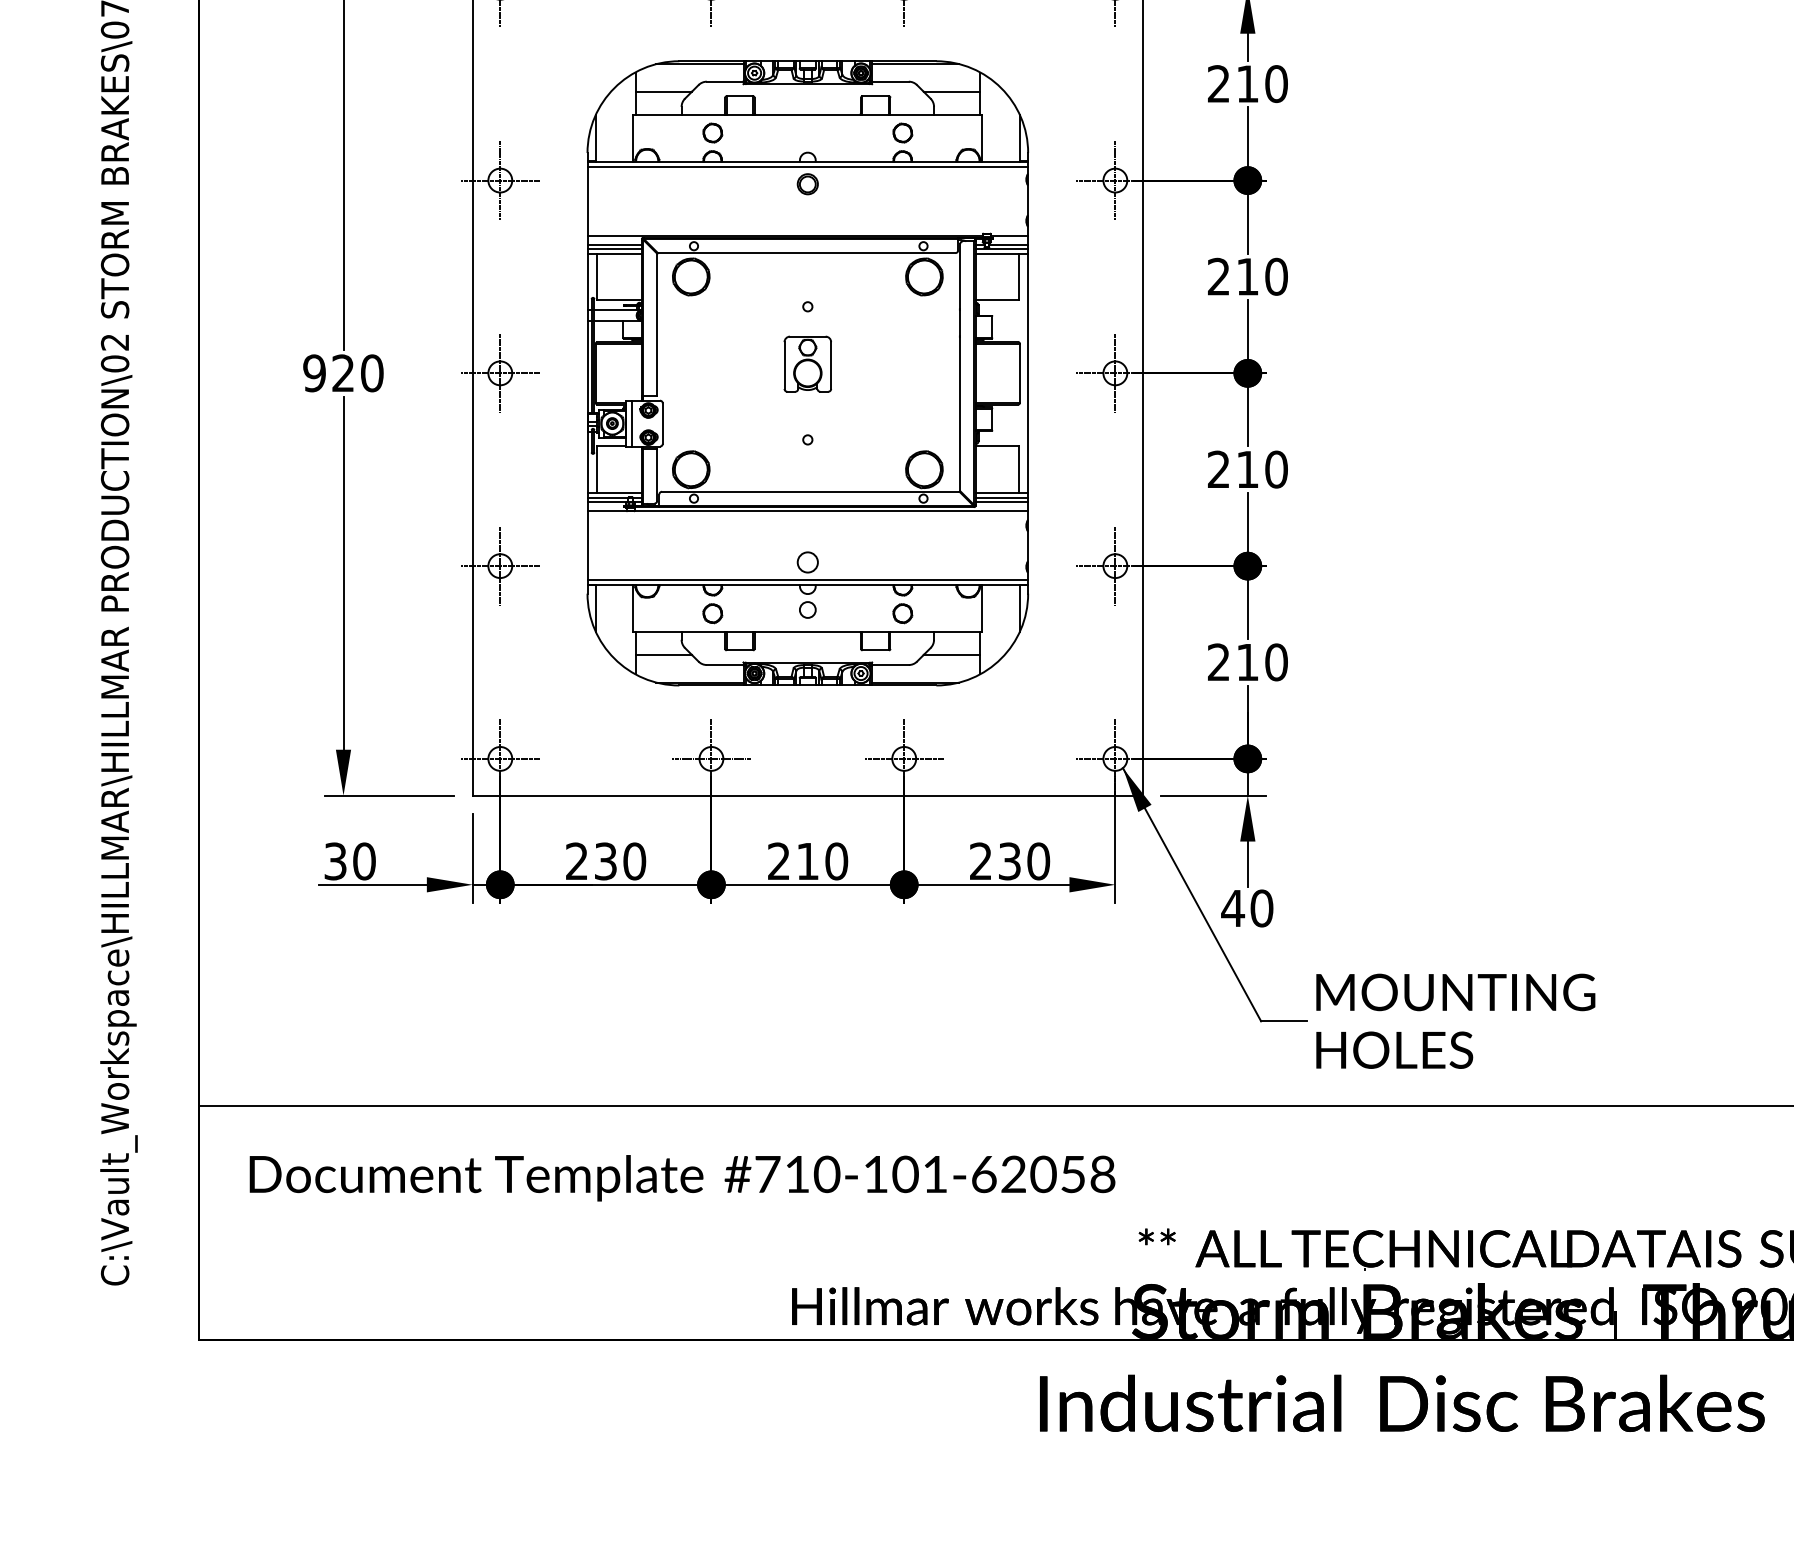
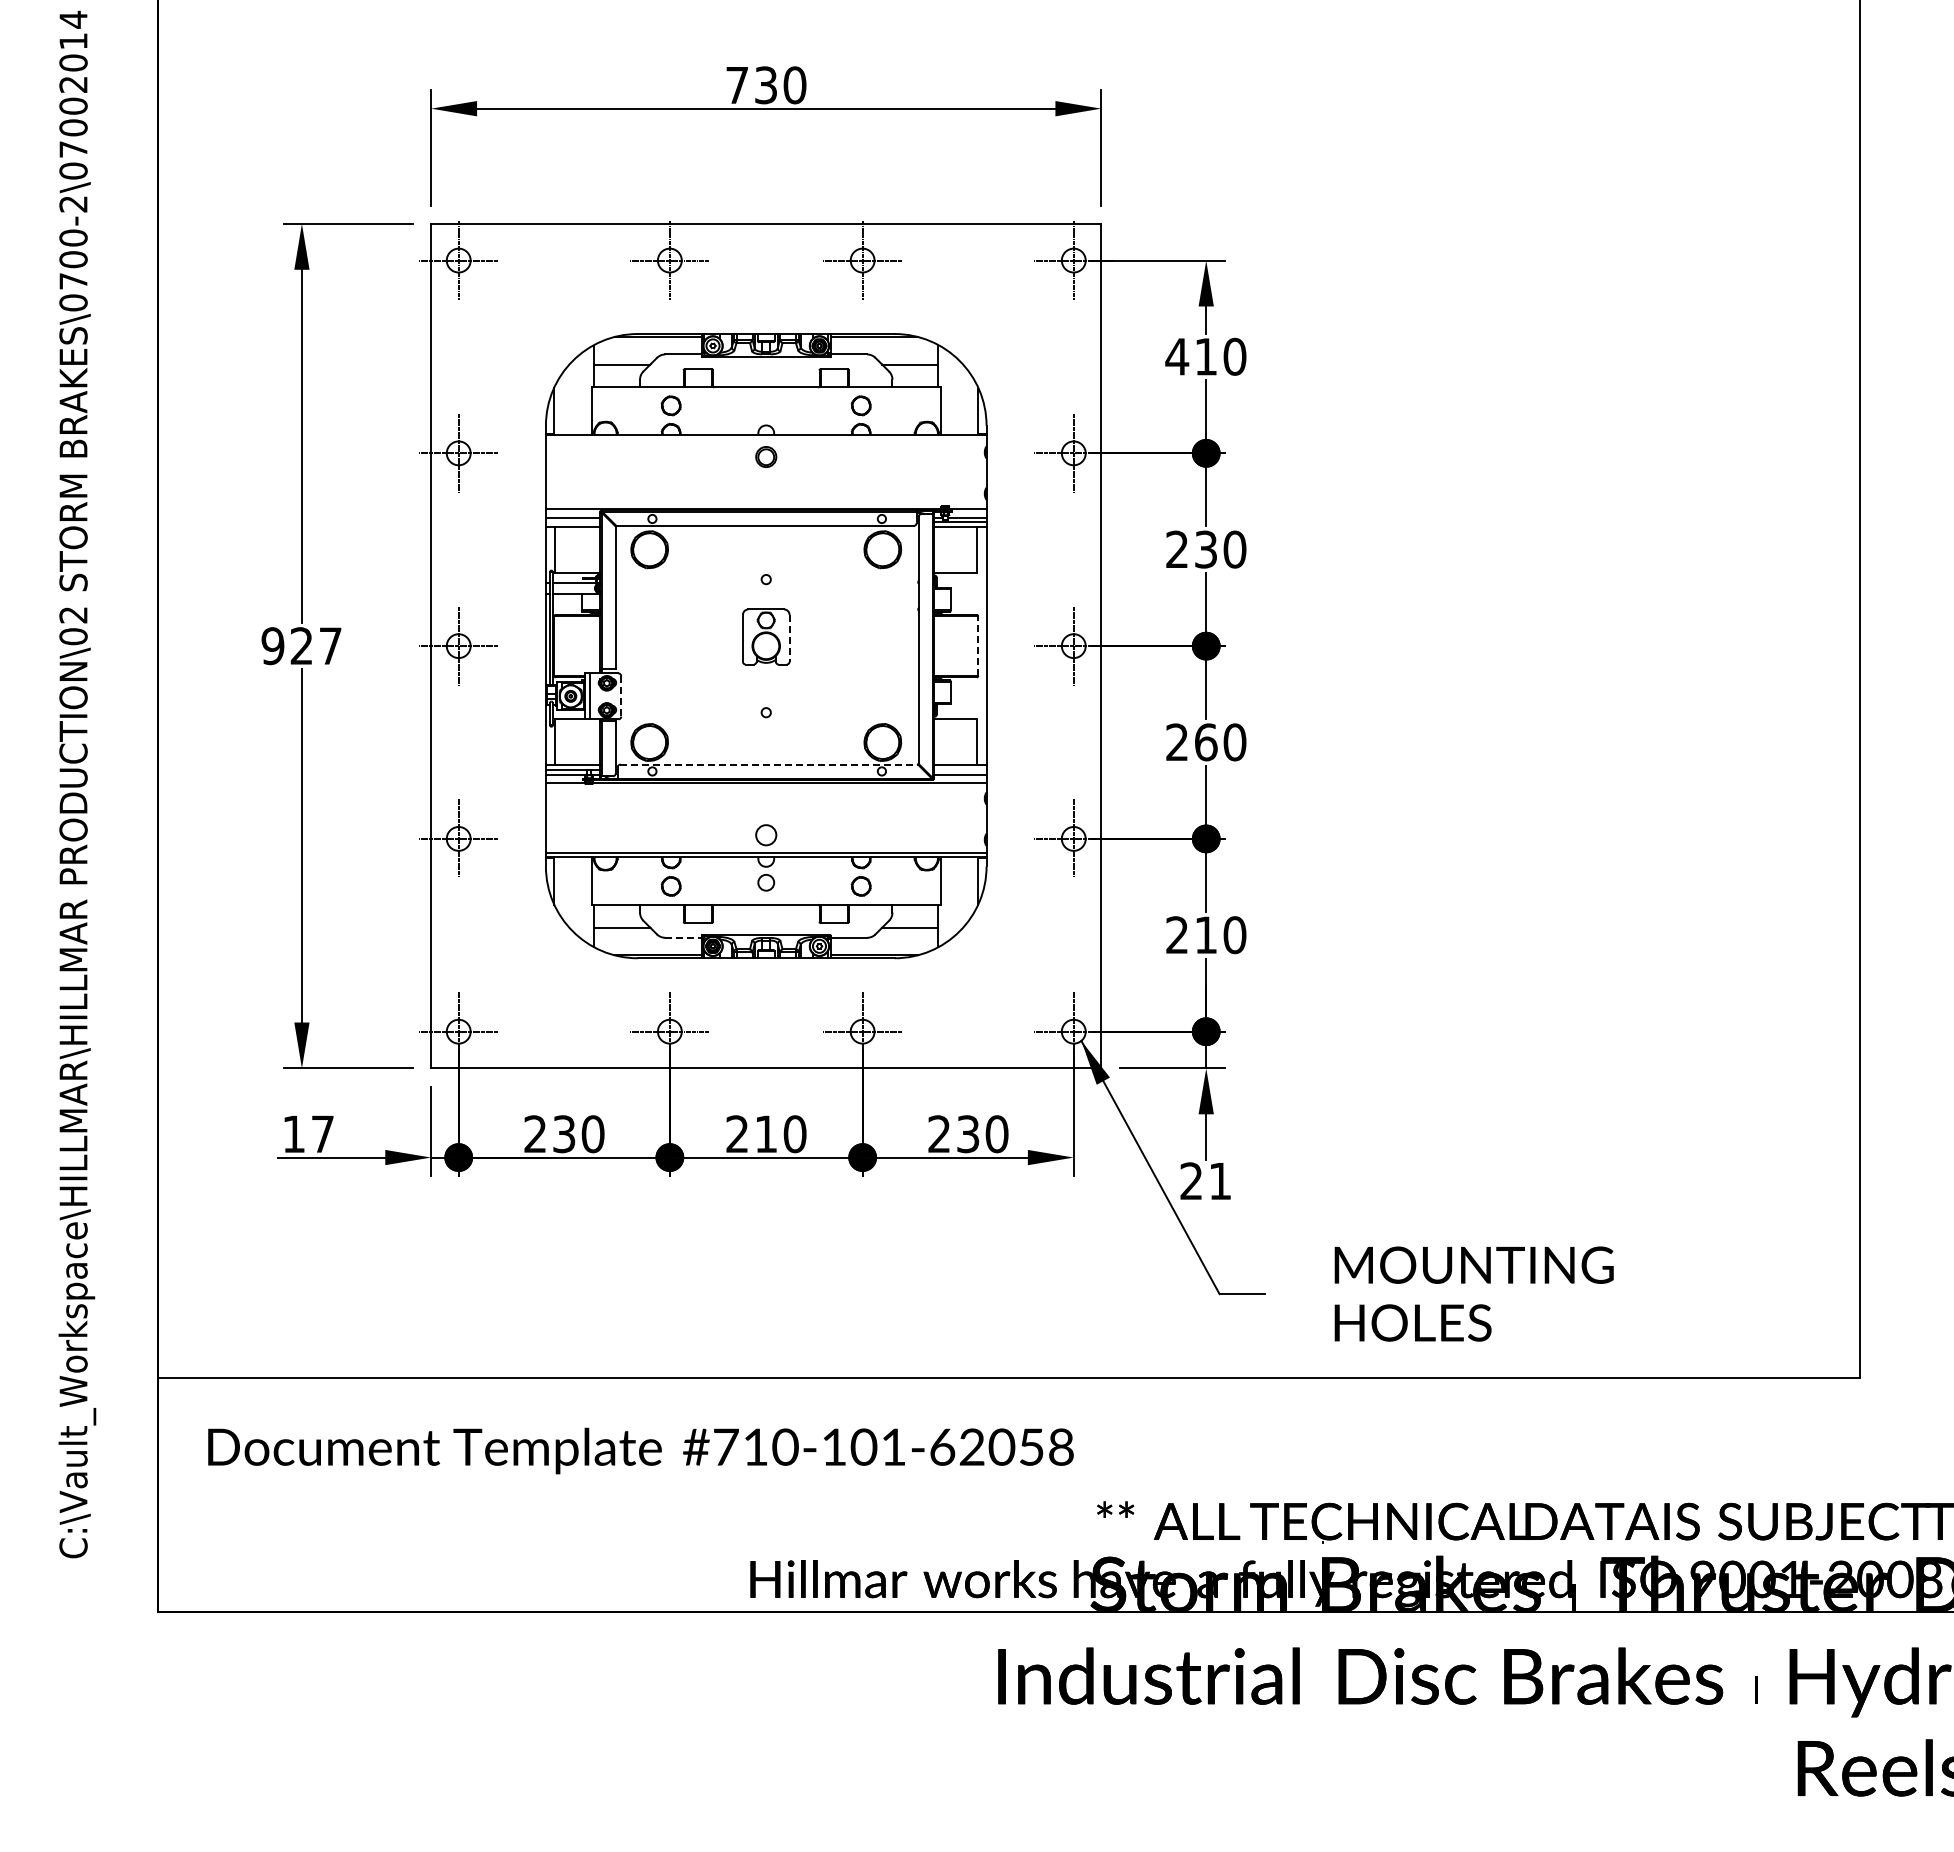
text: (1219, 83) -> (1177, 356), 210 -> 410
line: (807, 166) -> (765, 439), removed
line: (614, 249) -> (572, 522), removed
text: (1247, 276) -> (1205, 549), 210 -> 230
line: (831, 365) -> (789, 638), solid -> dashed
text: (372, 373) -> (330, 646), 920 -> 927
line: (1020, 373) -> (978, 646), solid -> dashed
line: (663, 423) -> (621, 696), solid -> dashed
text: (1248, 469) -> (1206, 742), 210 -> 260
line: (811, 491) -> (769, 764), solid -> dashed
line: (1002, 497) -> (960, 770), removed
line: (726, 664) -> (684, 937), solid -> dashed
text: (350, 861) -> (308, 1134), 30 -> 17
text: (1247, 908) -> (1205, 1181), 40 -> 21
text: (1455, 1020) -> (1473, 1293), moved

